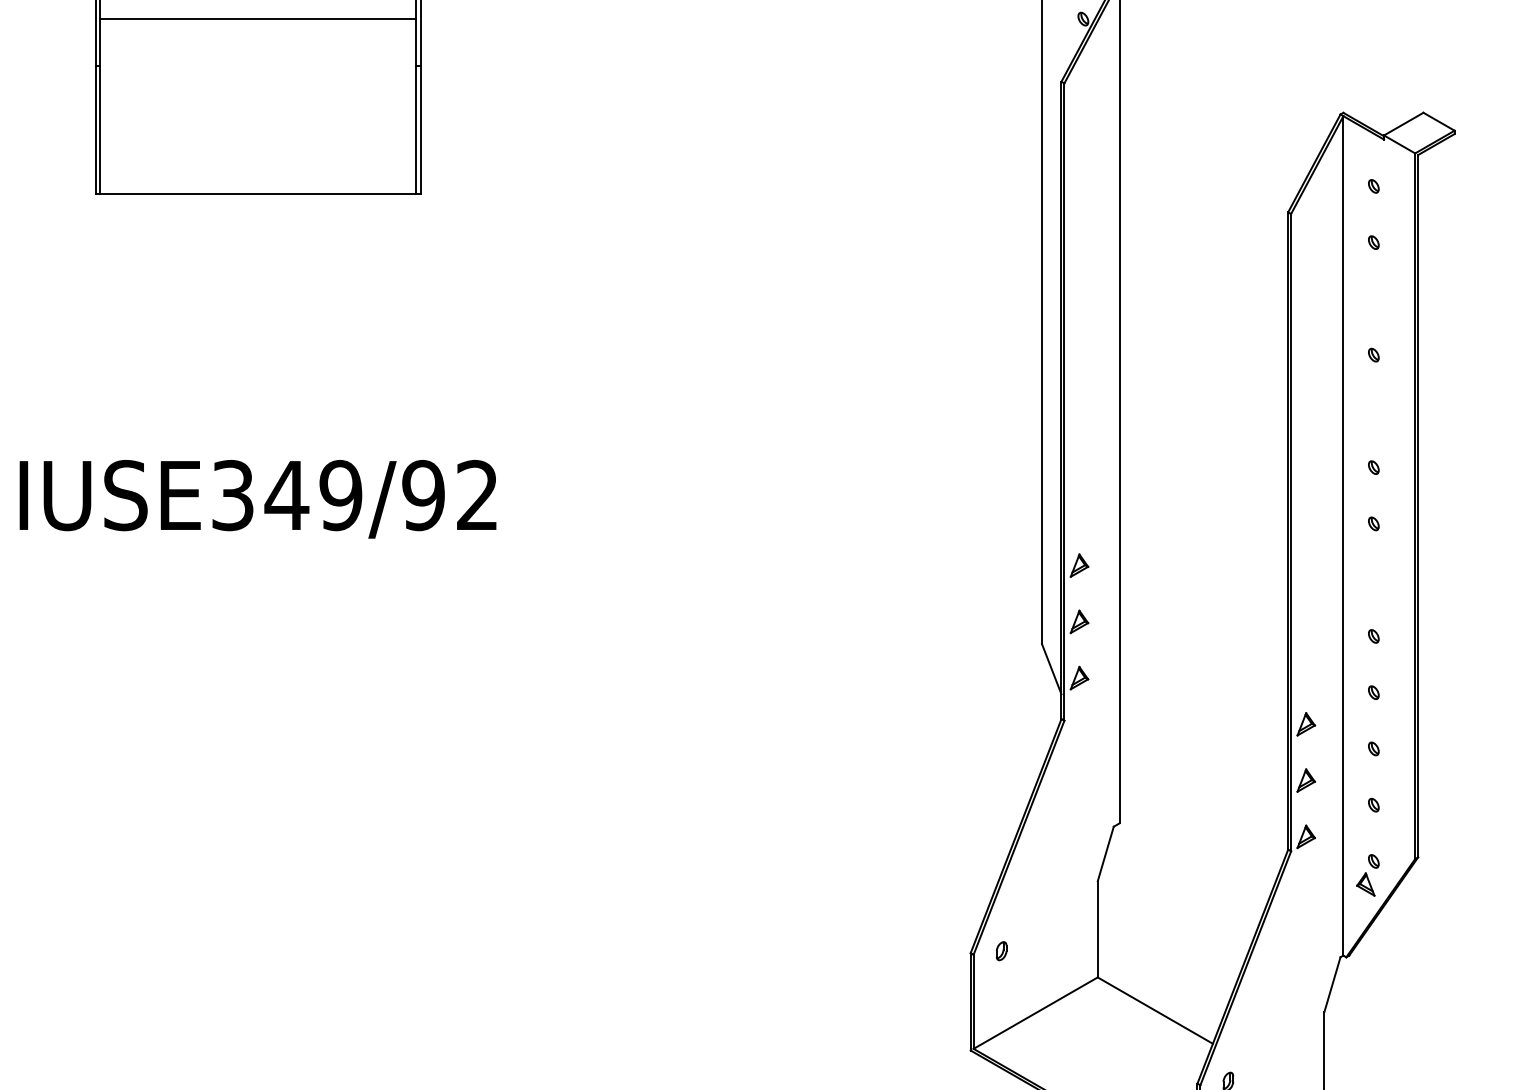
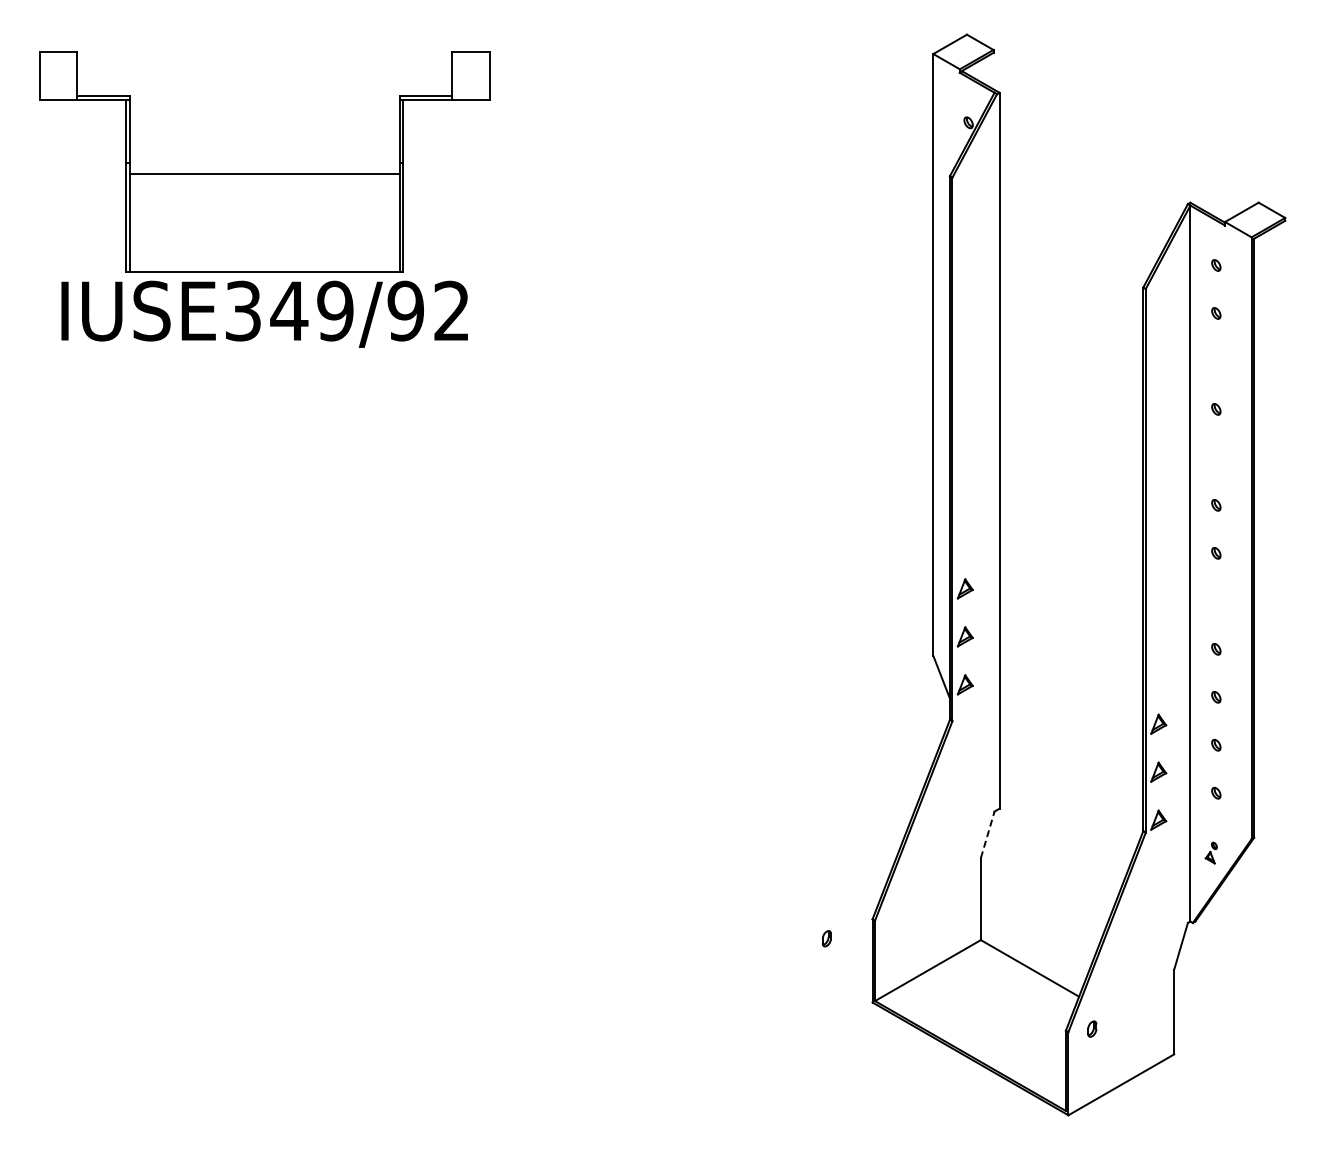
line: (257, 18) -> (264, 173), moved
text: (257, 498) -> (264, 313), moved
line: (1105, 853) -> (987, 834), solid -> dashed
part: (1368, 874) -> (1211, 852), size x0.6
part: (1001, 950) -> (826, 938), moved

